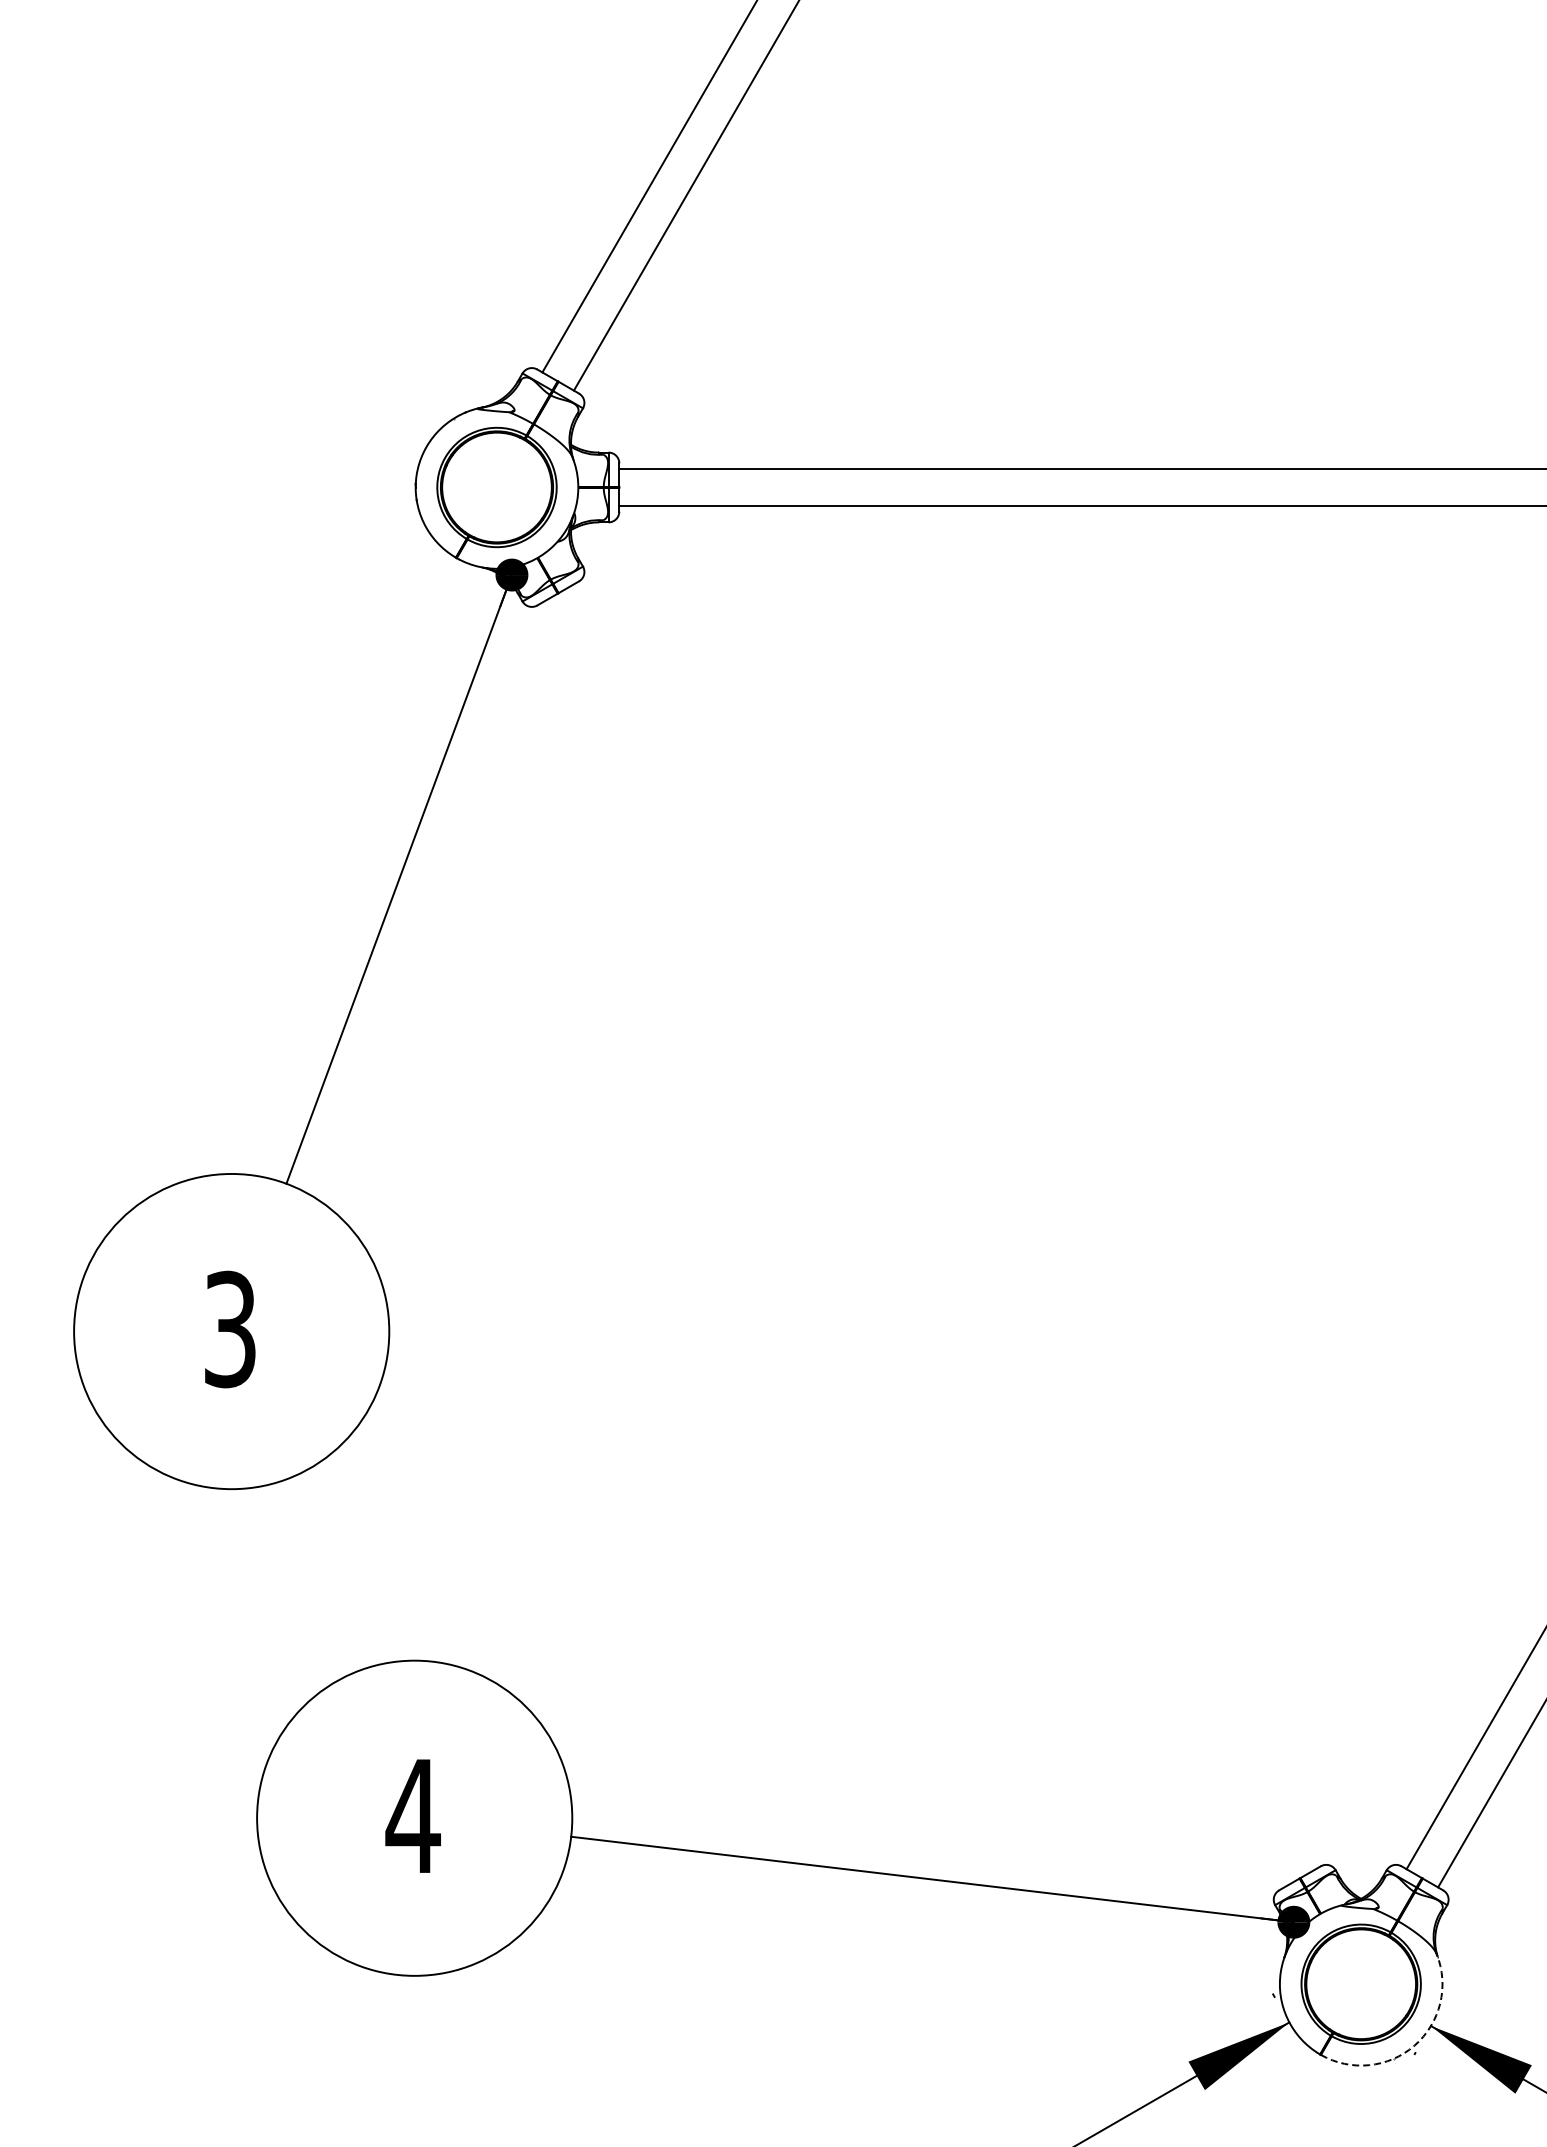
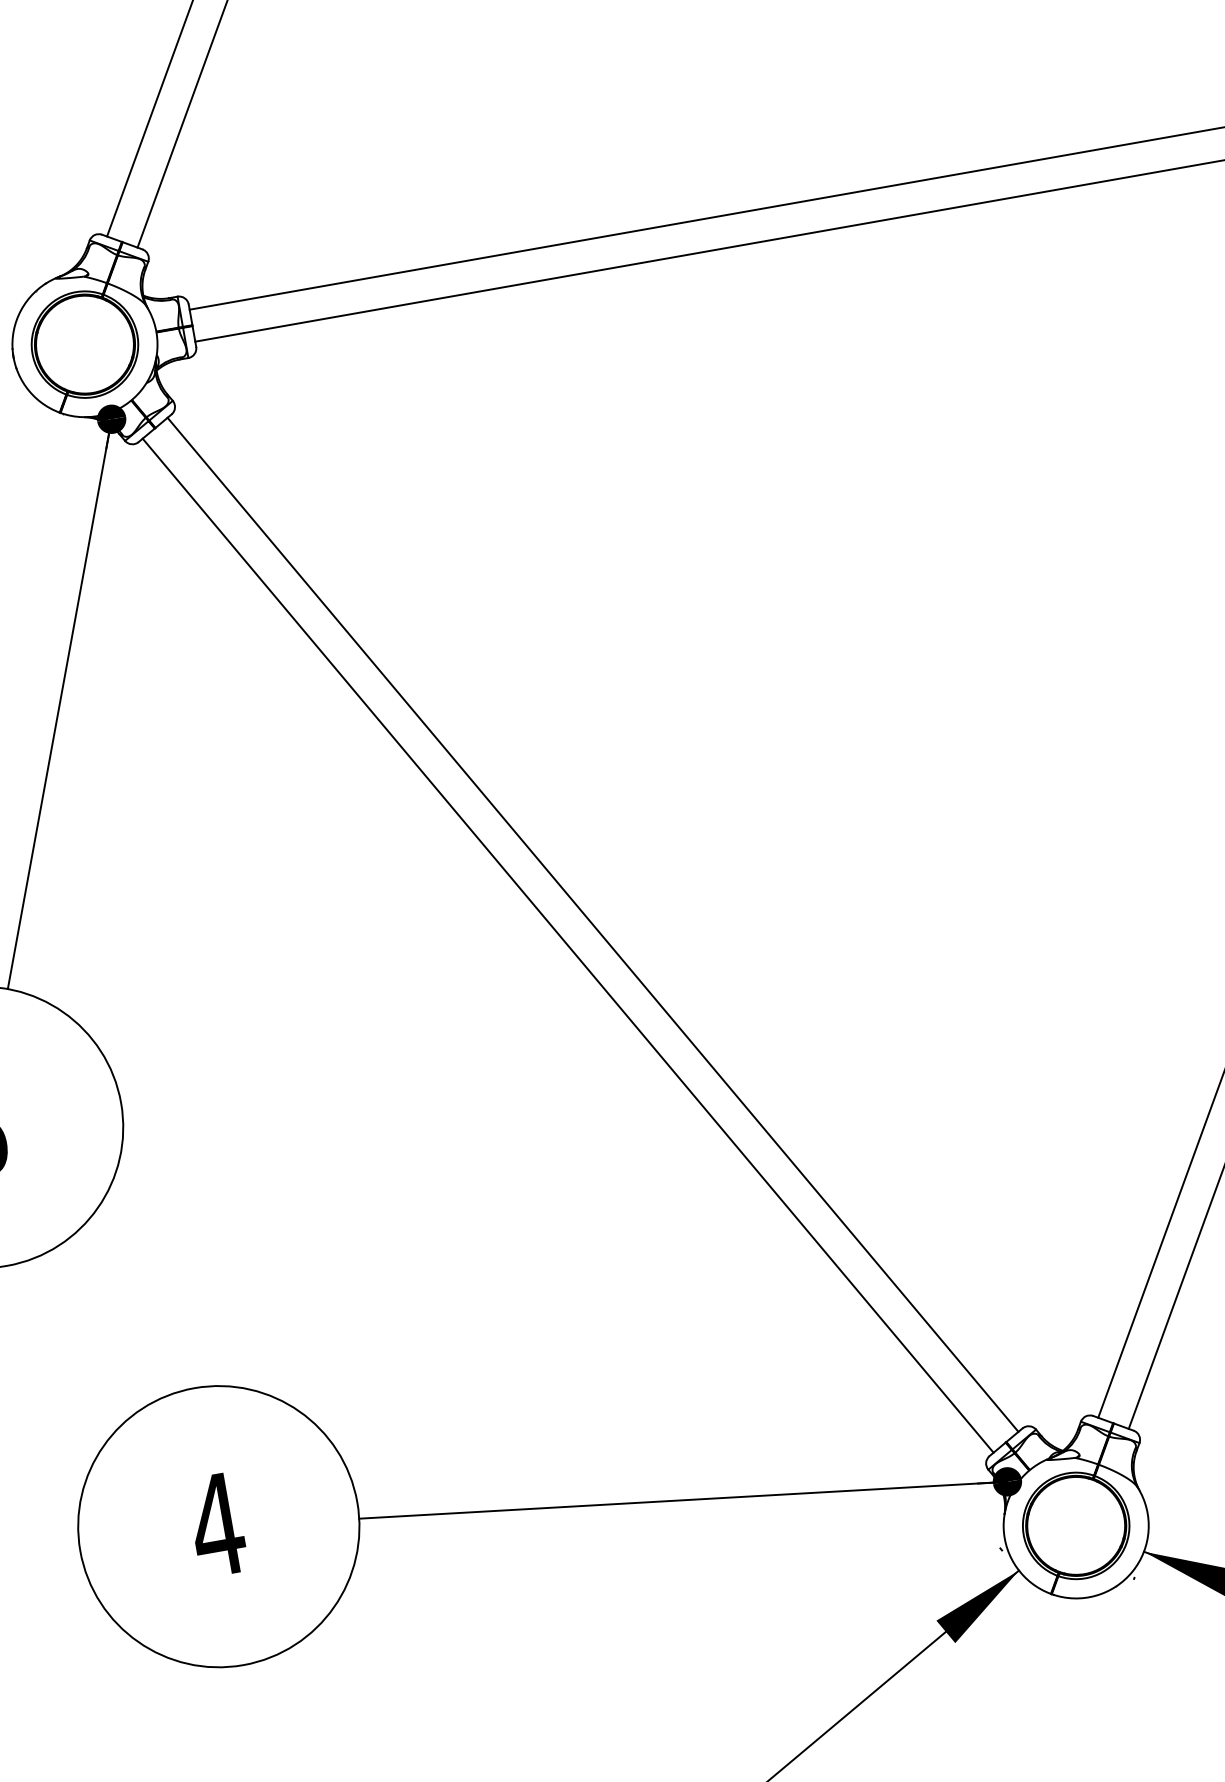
line: (944, 1226) -> (592, 924), added
line: (913, 1244) -> (568, 945), added
arc: (1414, 2045) -> (1132, 1571), dashed -> solid

